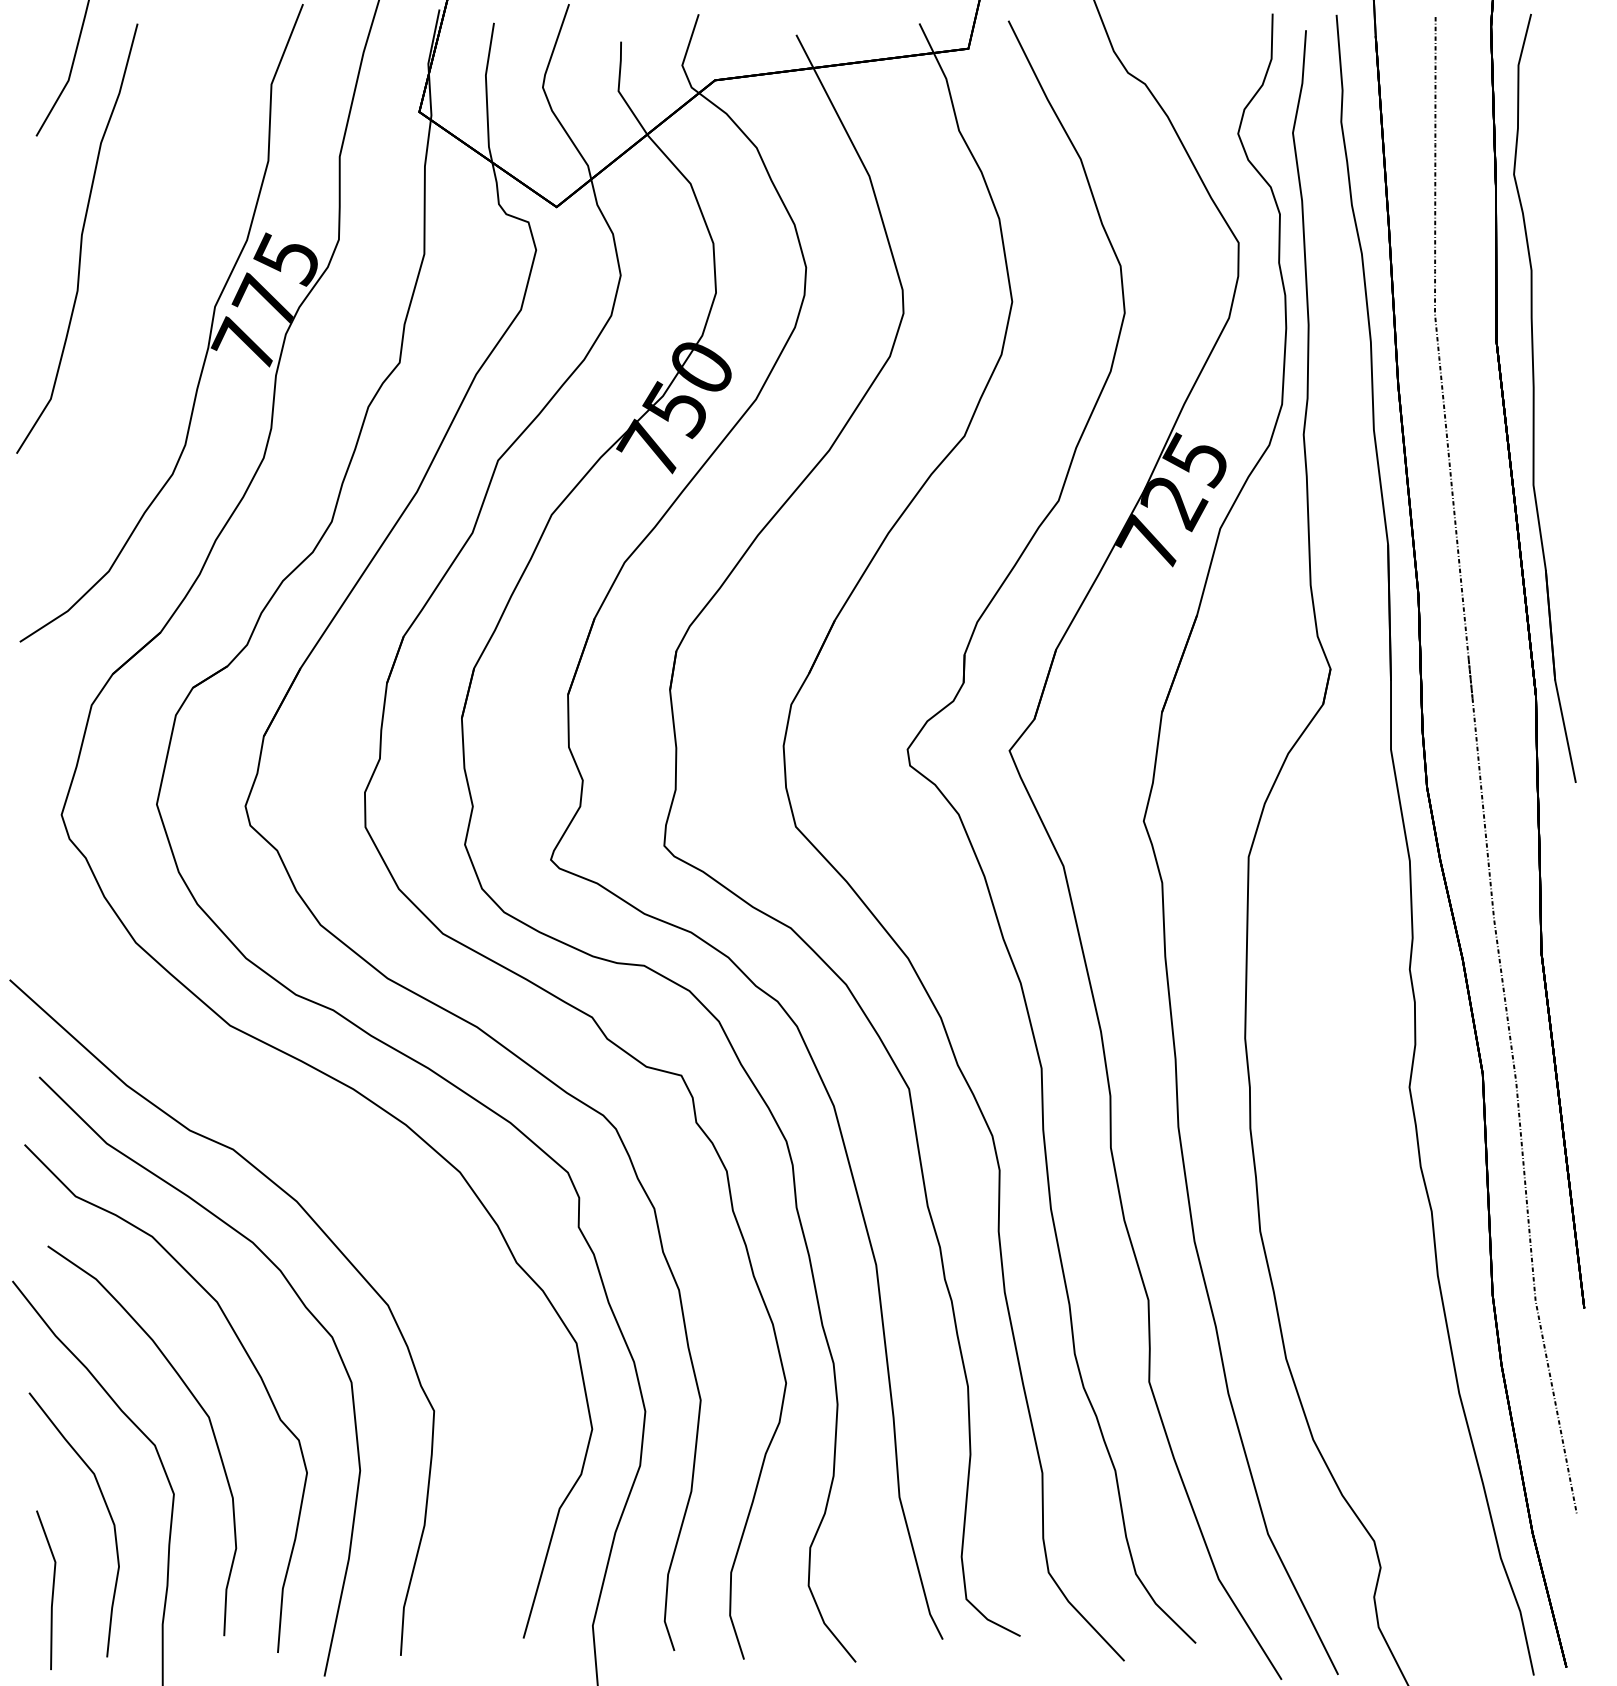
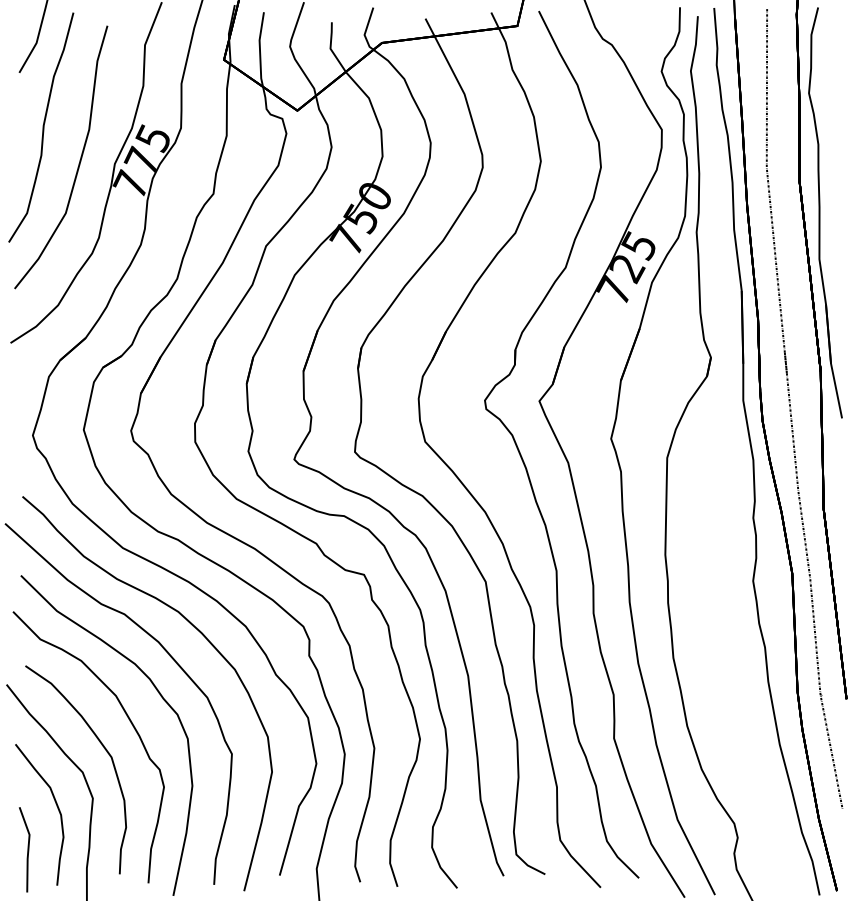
part: (146, 305) -> (78, 163), added
part: (390, 1202) -> (208, 642), added

